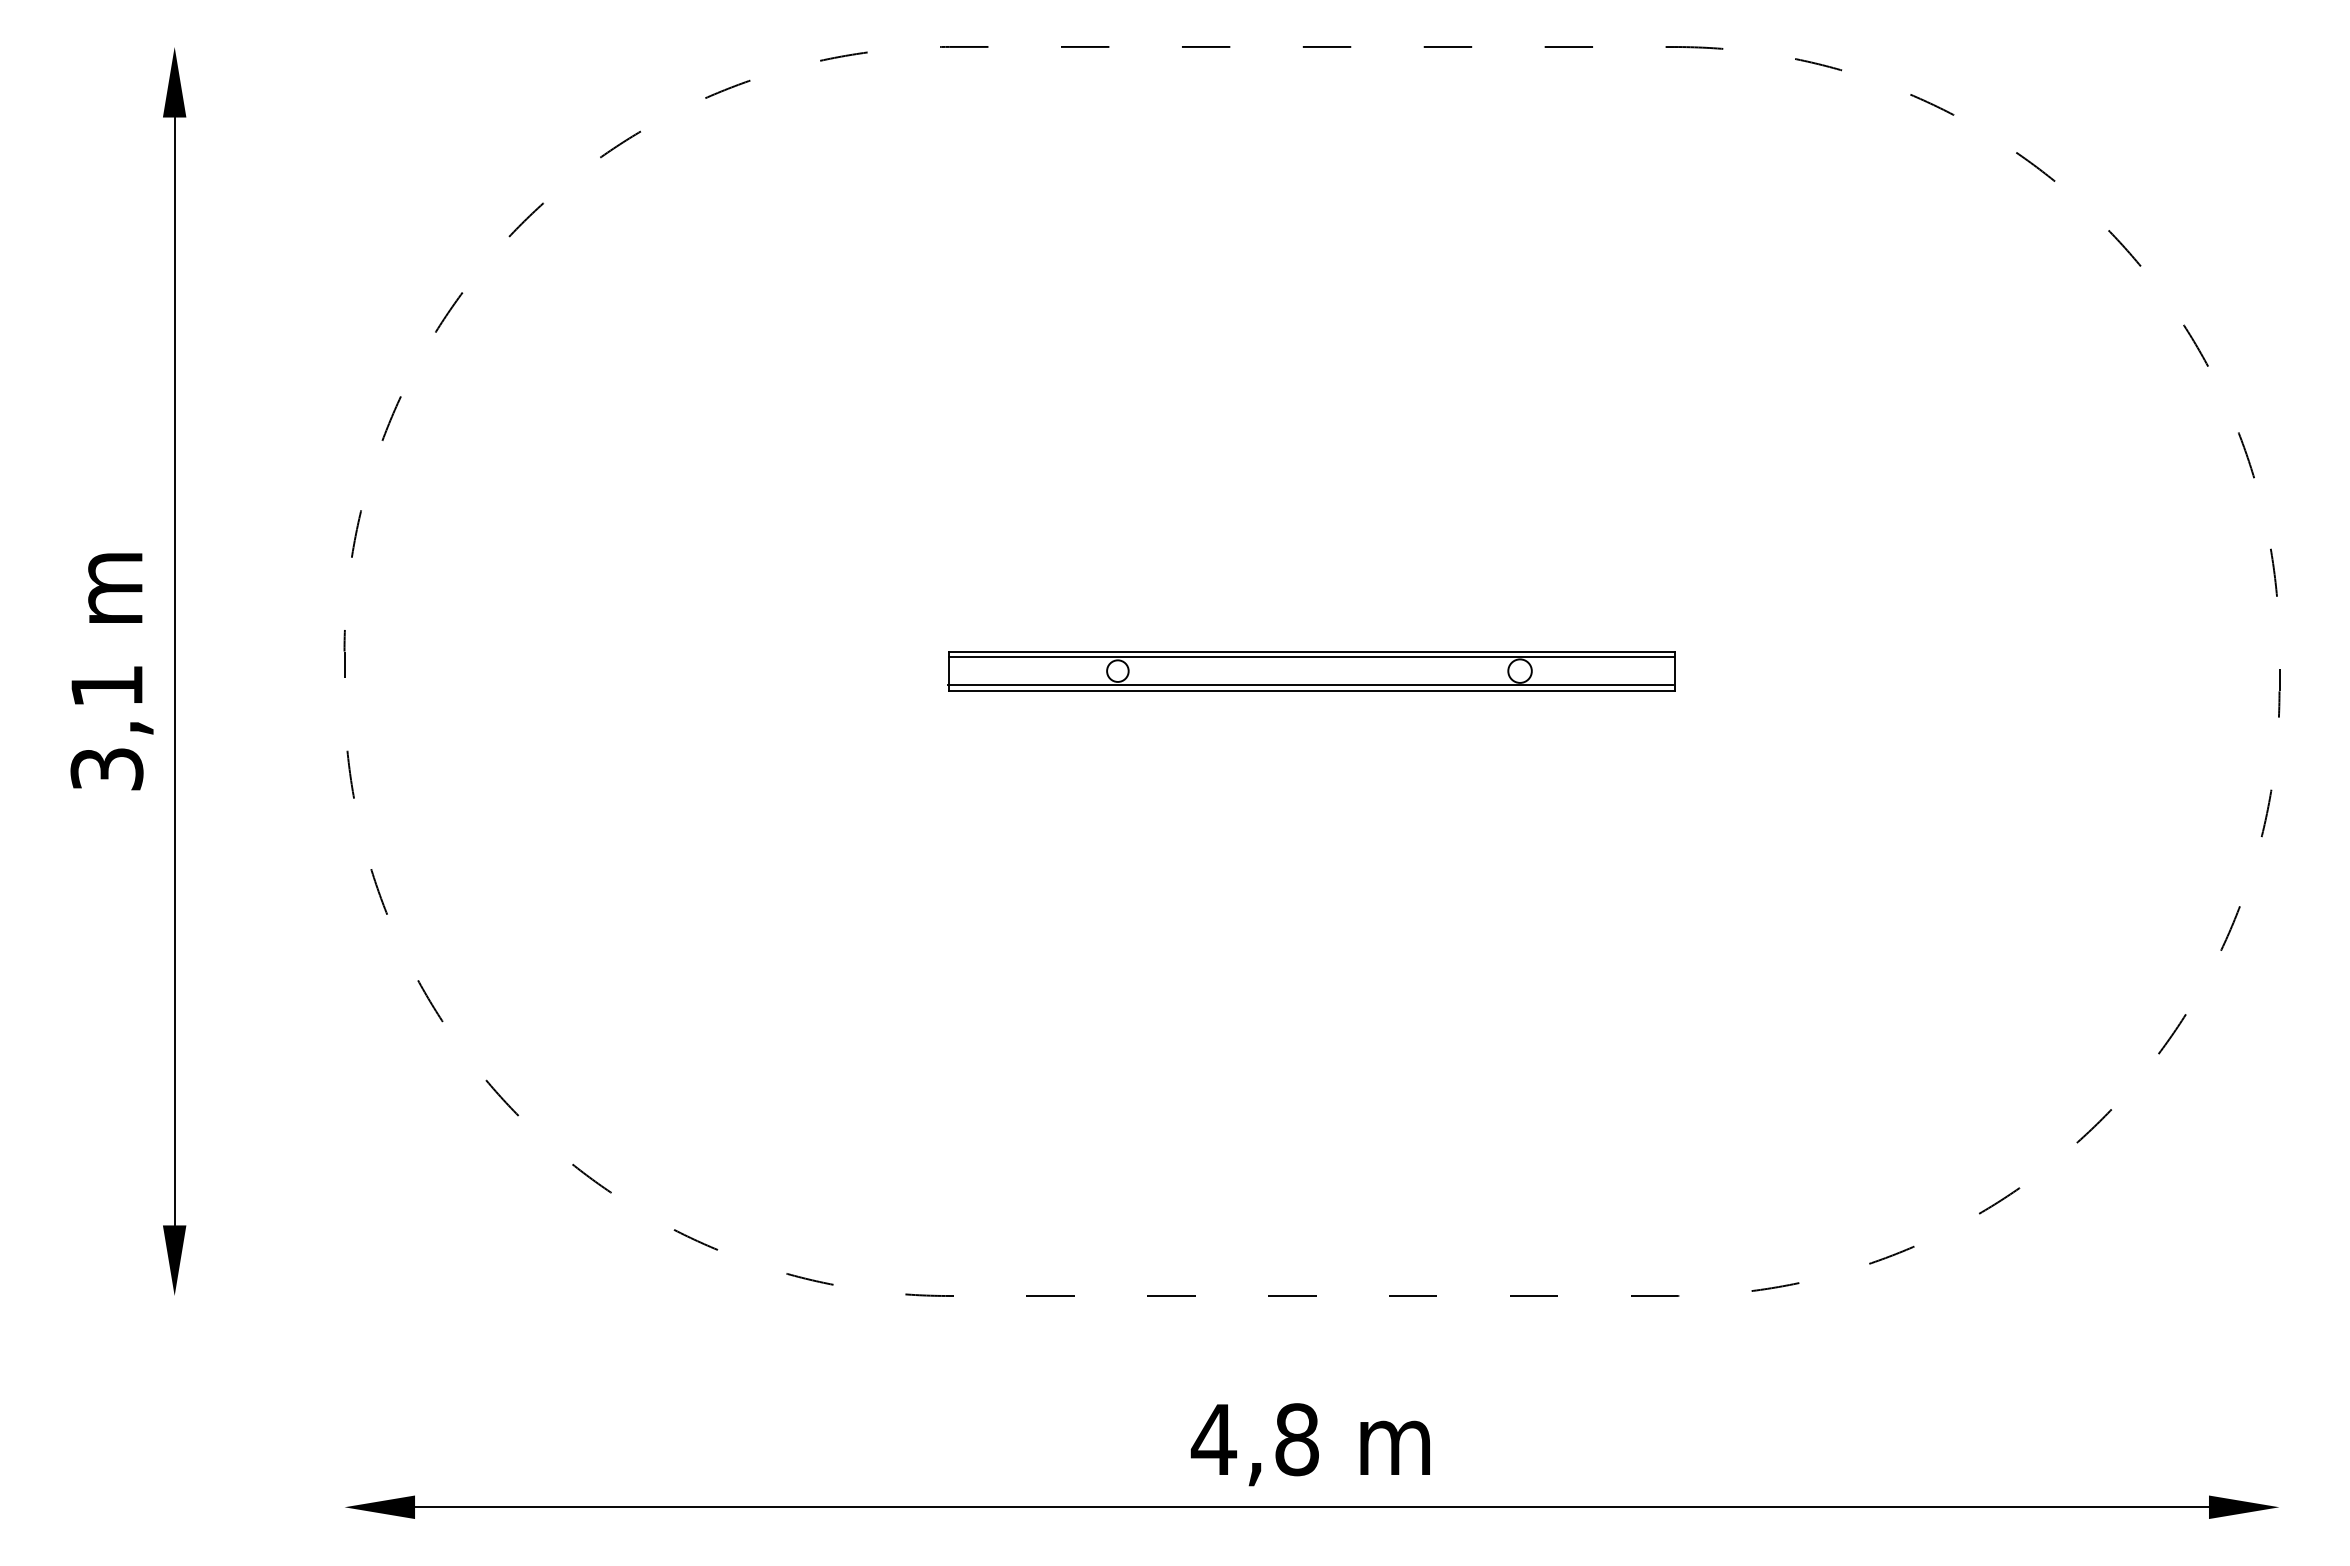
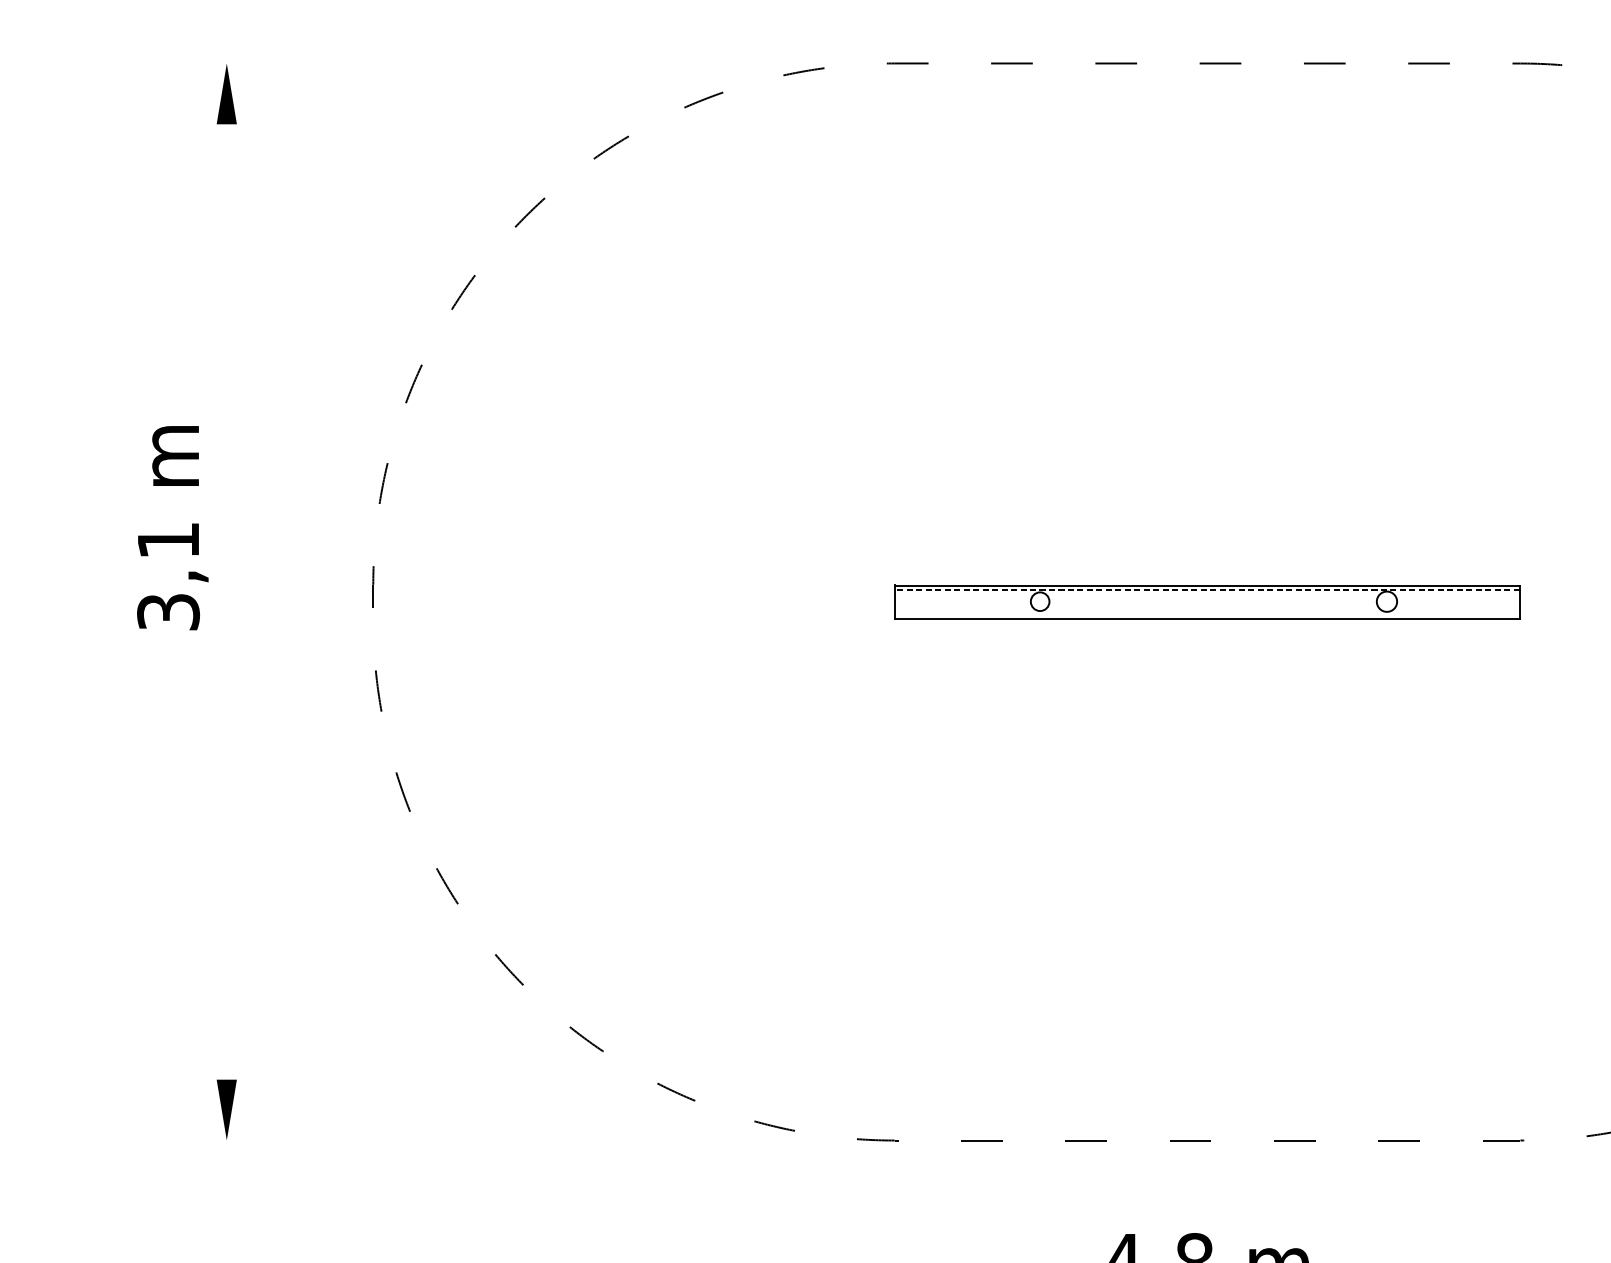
line: (1311, 657) -> (1207, 589), solid -> dashed
text: (111, 671) -> (172, 527), moved
line: (174, 671) -> (226, 602), removed
line: (1310, 684) -> (1206, 613), removed

